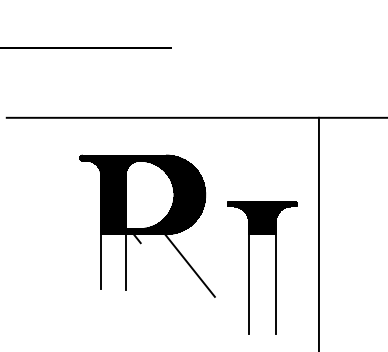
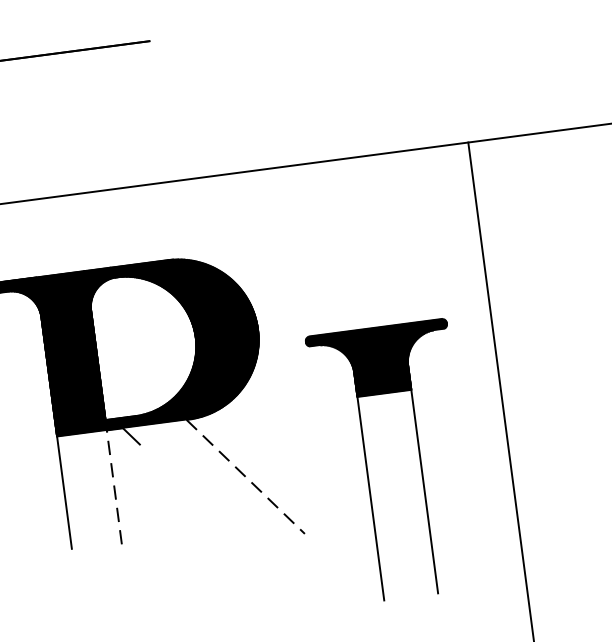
line: (125, 261) -> (113, 485), solid -> dashed
line: (190, 265) -> (246, 476), solid -> dashed

